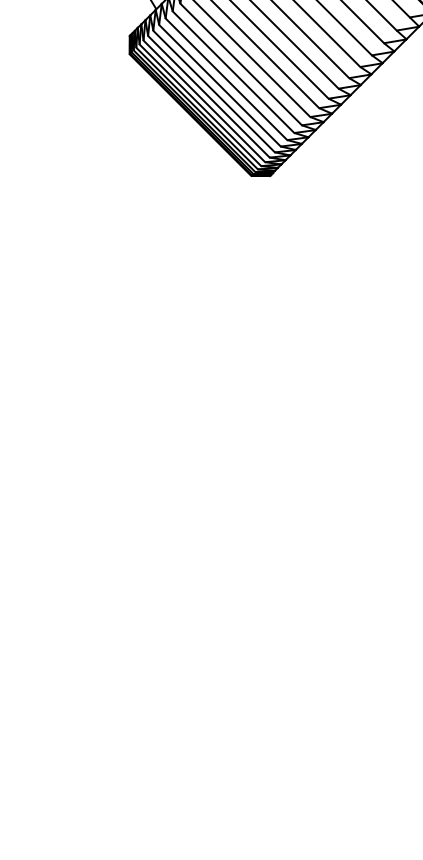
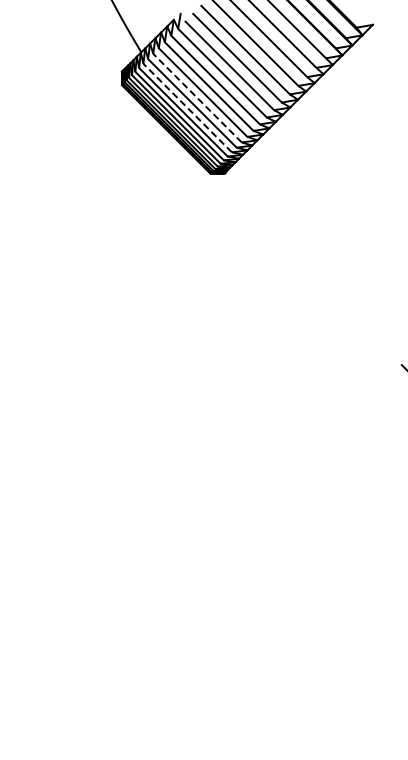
line: (233, 72) -> (197, 98), solid -> dashed
line: (219, 86) -> (187, 108), solid -> dashed

